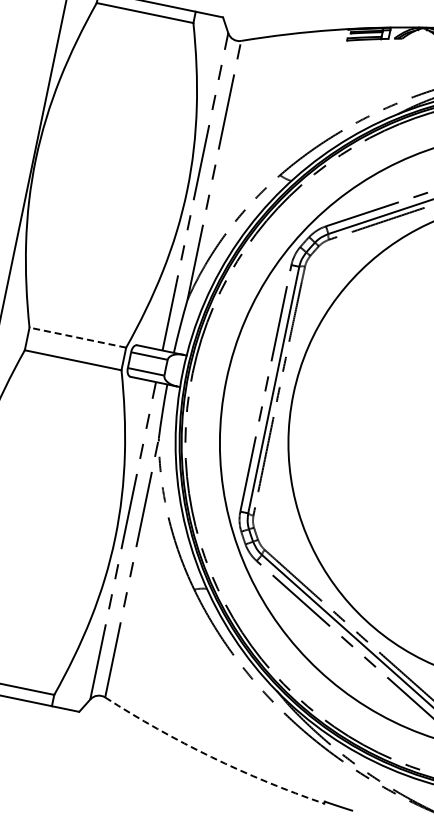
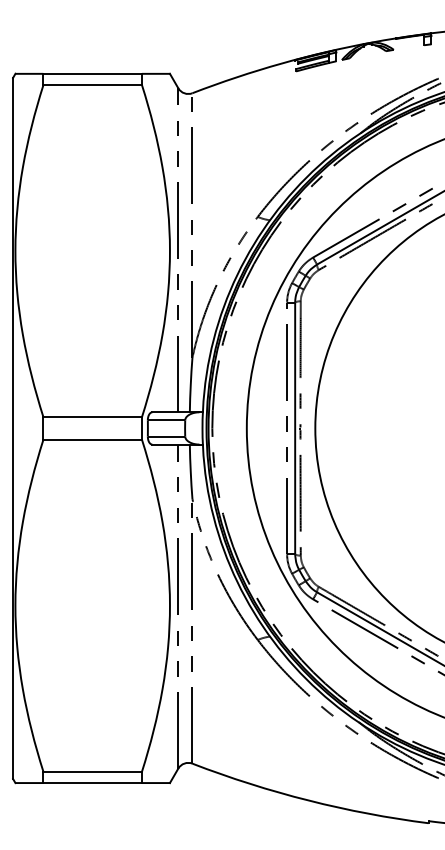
line: (77, 337) -> (92, 416), dashed -> solid
arc: (211, 757) -> (308, 800), dashed -> solid

